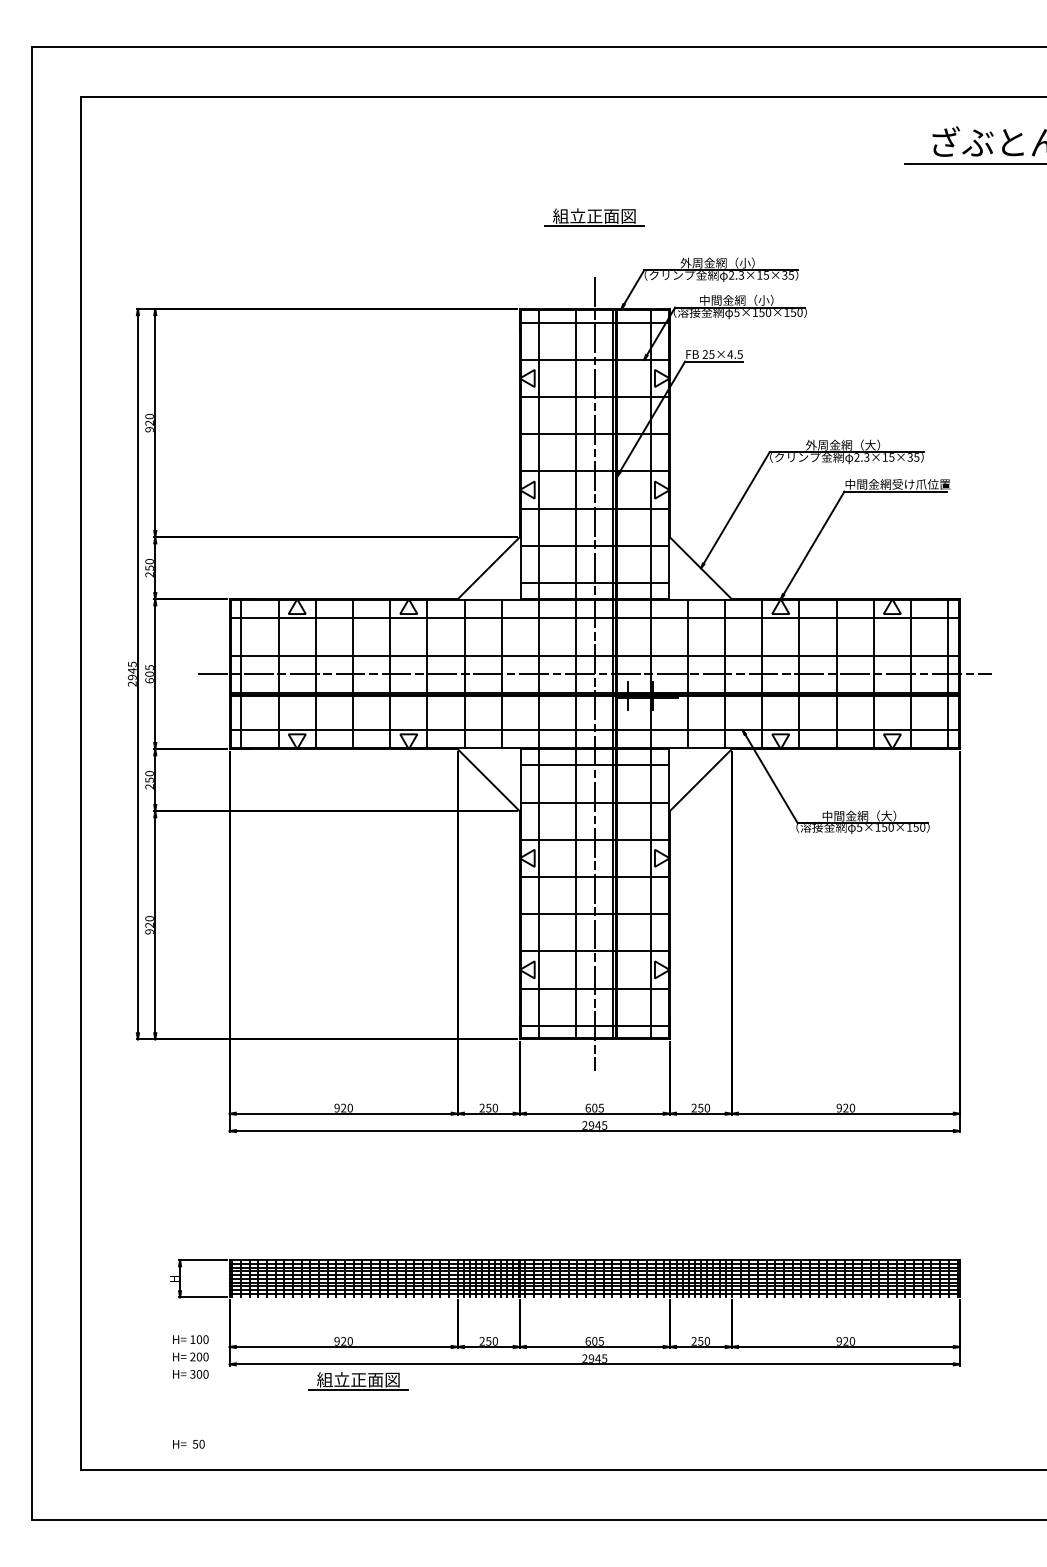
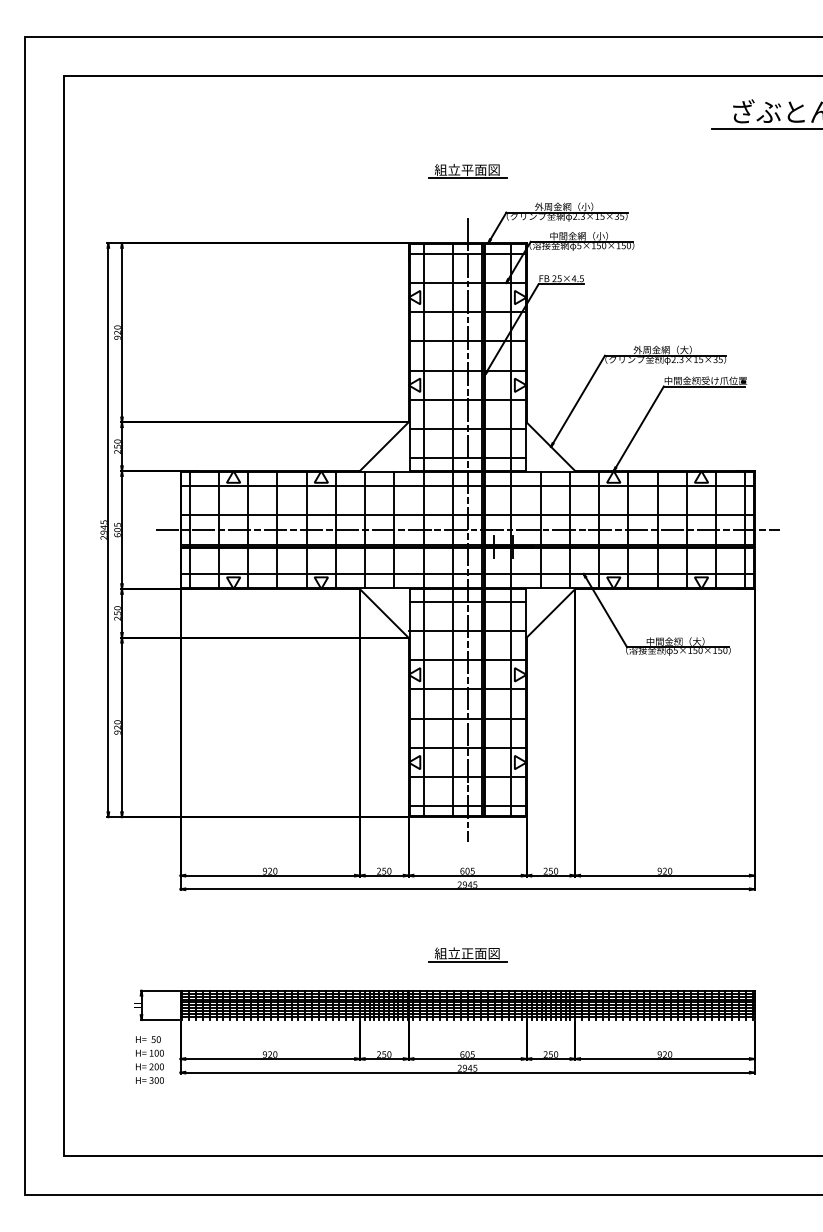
text: (594, 216) -> (467, 170), 組立正面図 -> 組立平面図
part: (358, 1381) -> (467, 954), moved
text: (188, 1443) -> (148, 1038), moved

